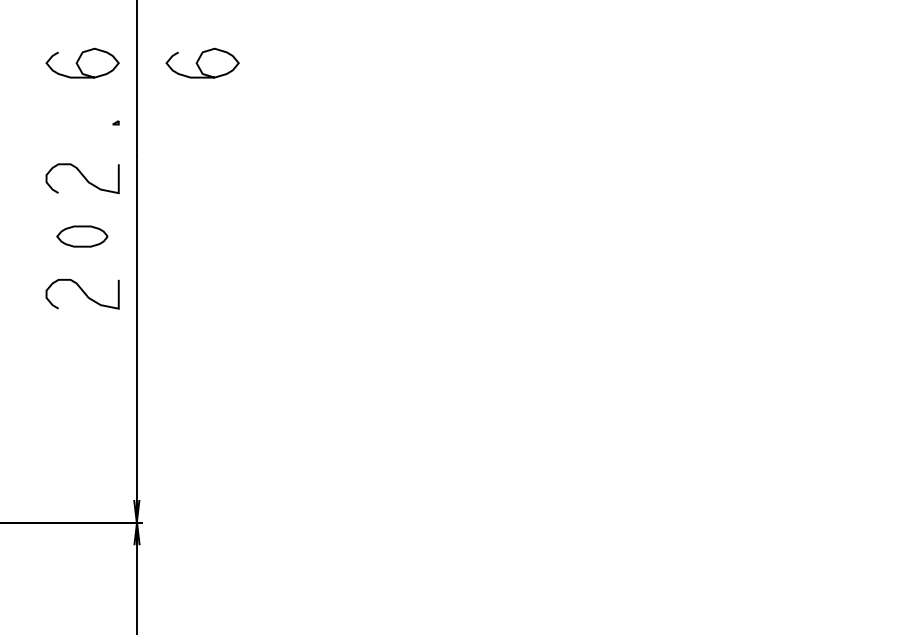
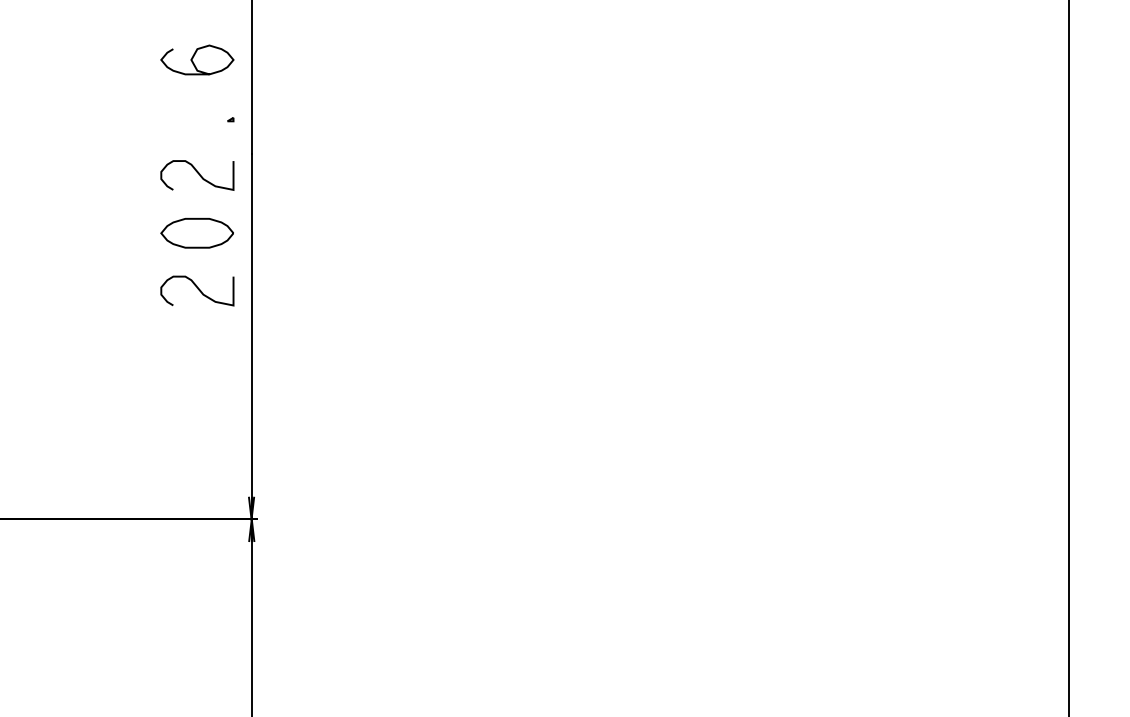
curve: (198, 61) -> (313, 58), removed
part: (81, 236) -> (196, 233), size x1.43

